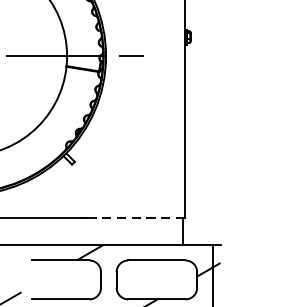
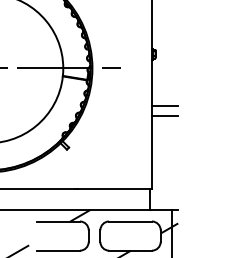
line: (202, 106) -> (164, 106), added
line: (202, 118) -> (164, 115), added
line: (135, 217) -> (114, 189), dashed -> solid

